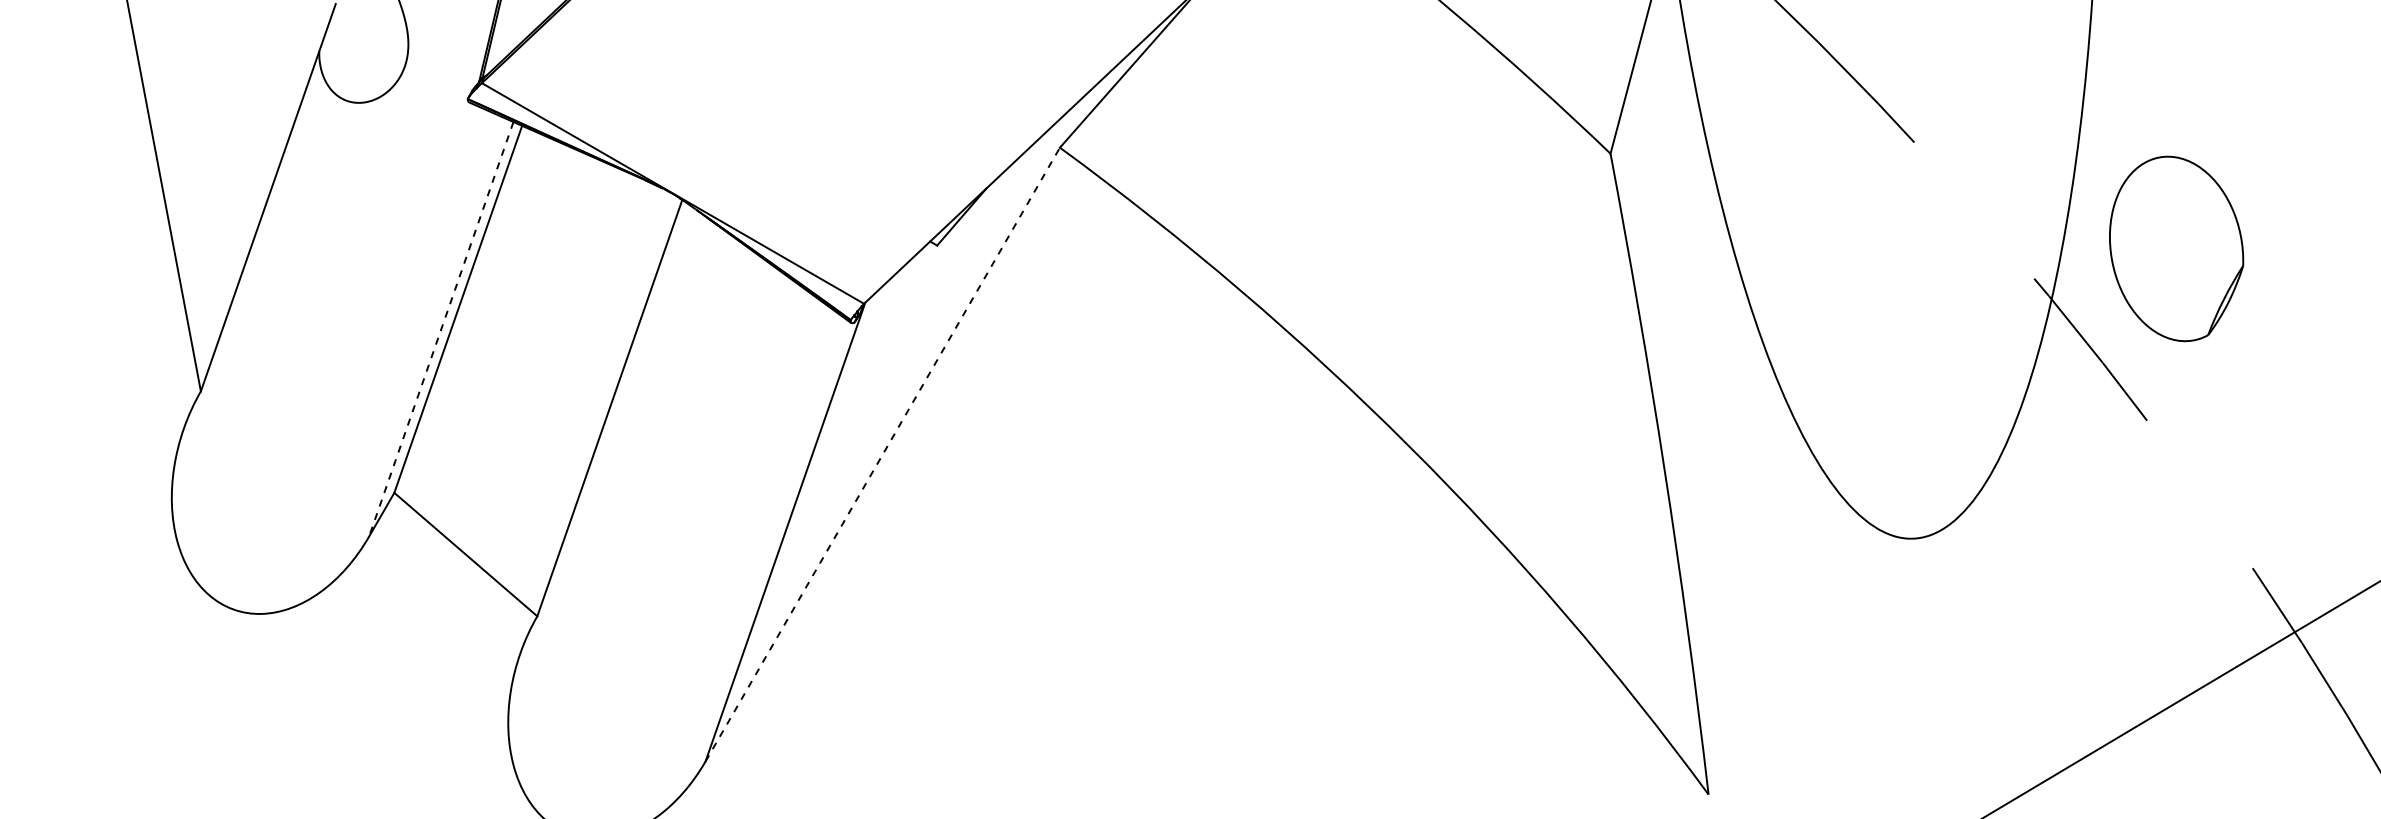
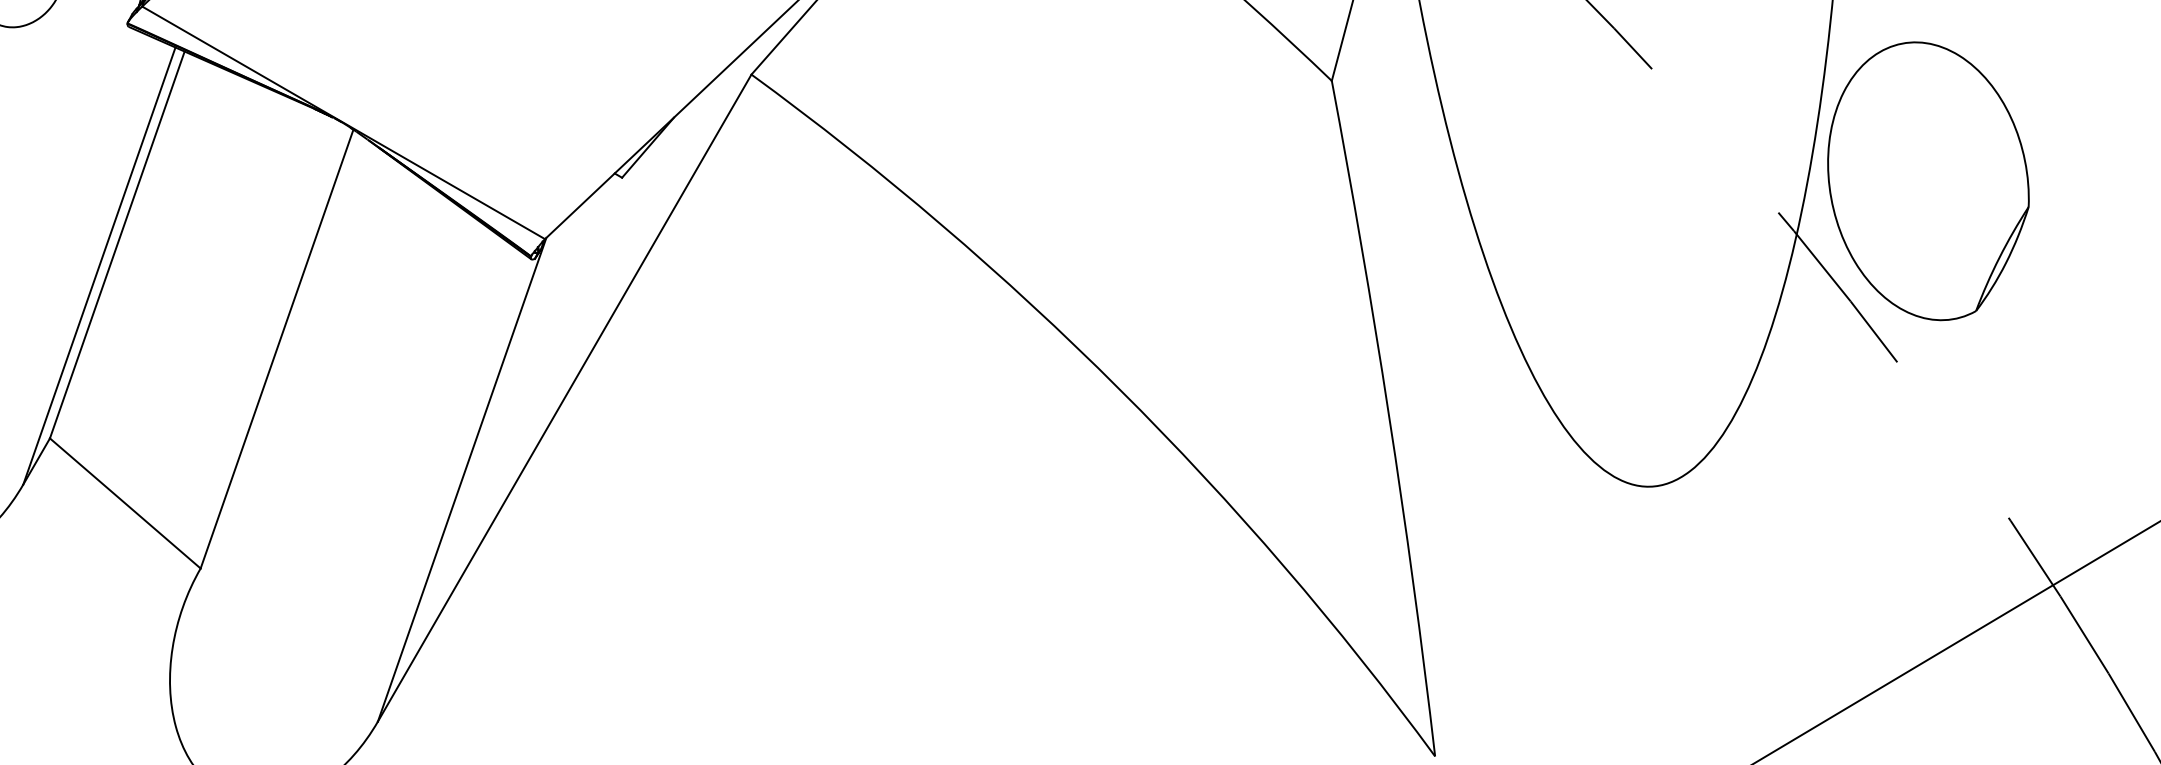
part: (2176, 248) -> (1928, 180), size x1.43
line: (441, 329) -> (99, 266), dashed -> solid
line: (882, 454) -> (564, 397), dashed -> solid

